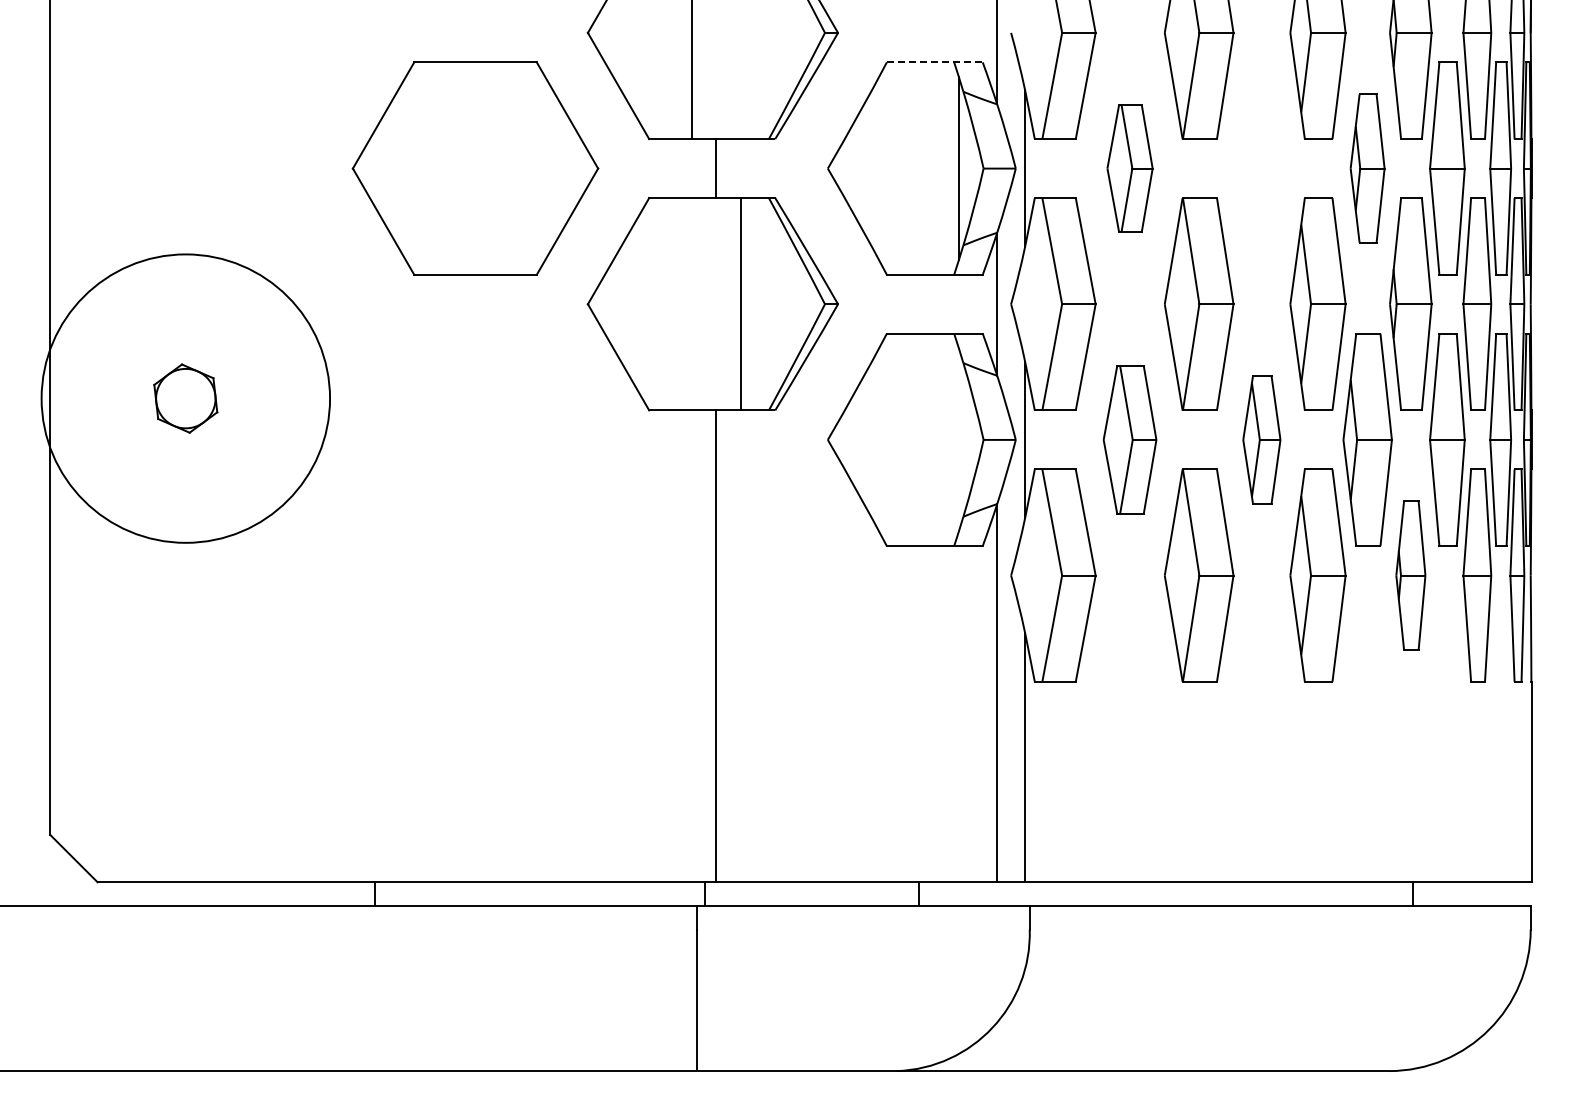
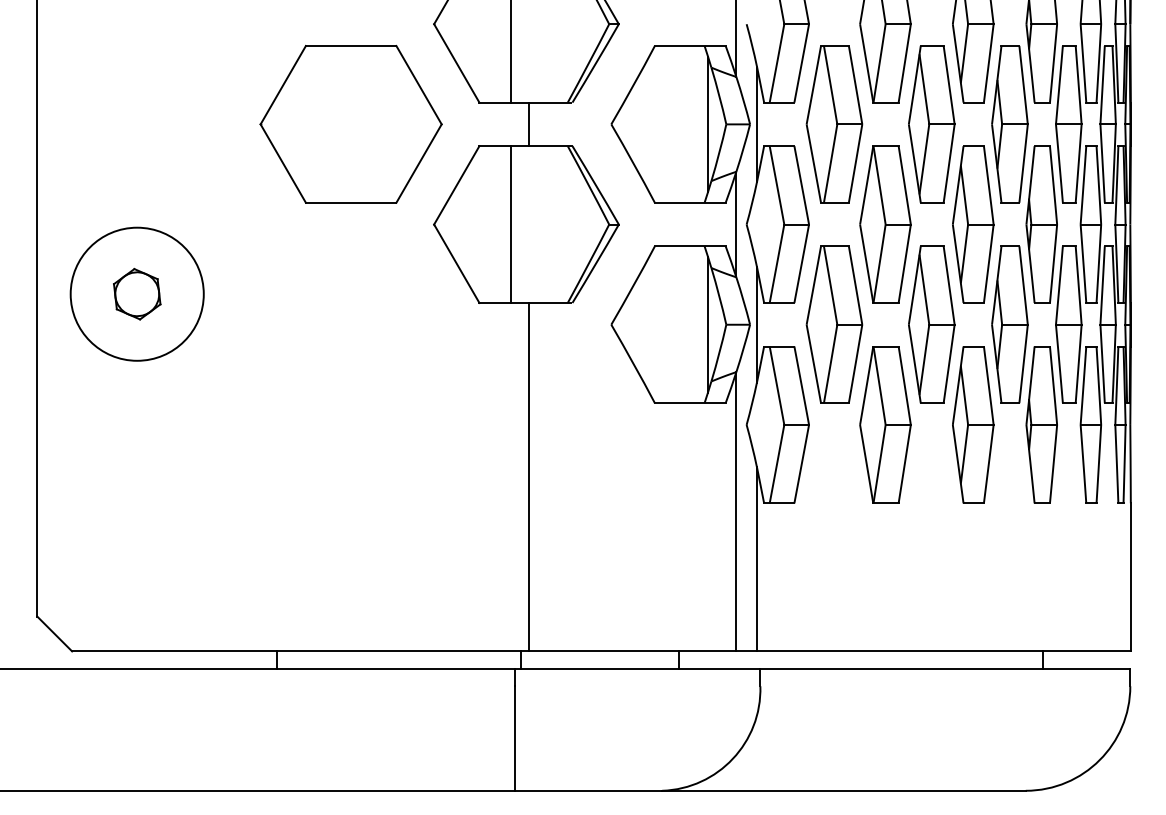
line: (934, 62) -> (690, 46), dashed -> solid
part: (1129, 168) -> (834, 124), size x1.67
part: (1261, 168) -> (931, 124), added
part: (1367, 168) -> (1009, 124), size x1.43
line: (740, 304) -> (510, 224), moved
circle: (185, 398) -> (137, 294), size x0.62
line: (958, 439) -> (707, 324), added
part: (1129, 439) -> (834, 324), size x1.43
part: (1261, 439) -> (931, 324), size x1.67
part: (1410, 575) -> (1041, 424), size x1.43

